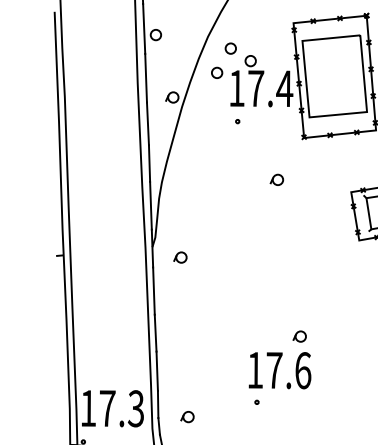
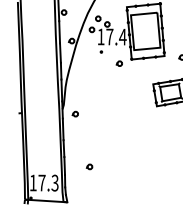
part: (275, 179) -> (118, 63), moved
part: (279, 367) -> (120, 164), removed
part: (187, 416) -> (89, 166), moved

